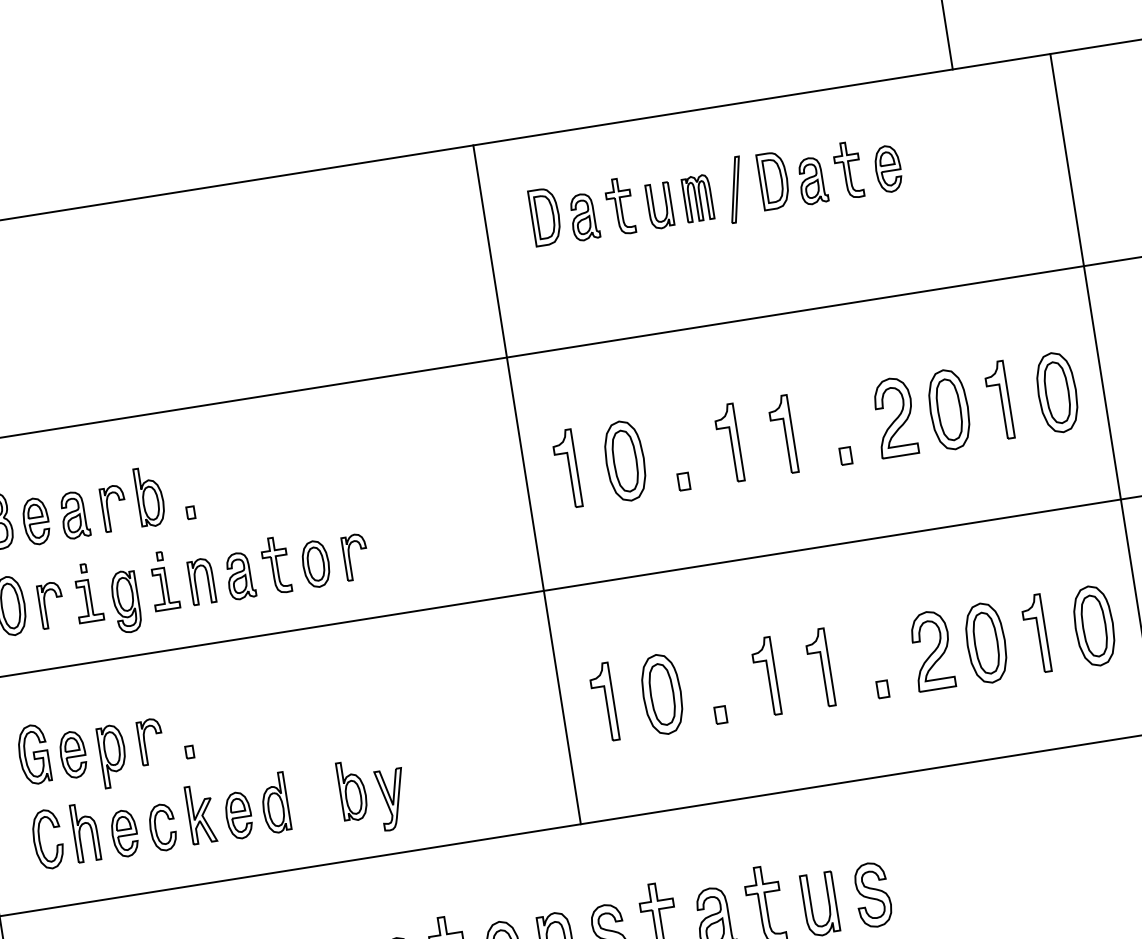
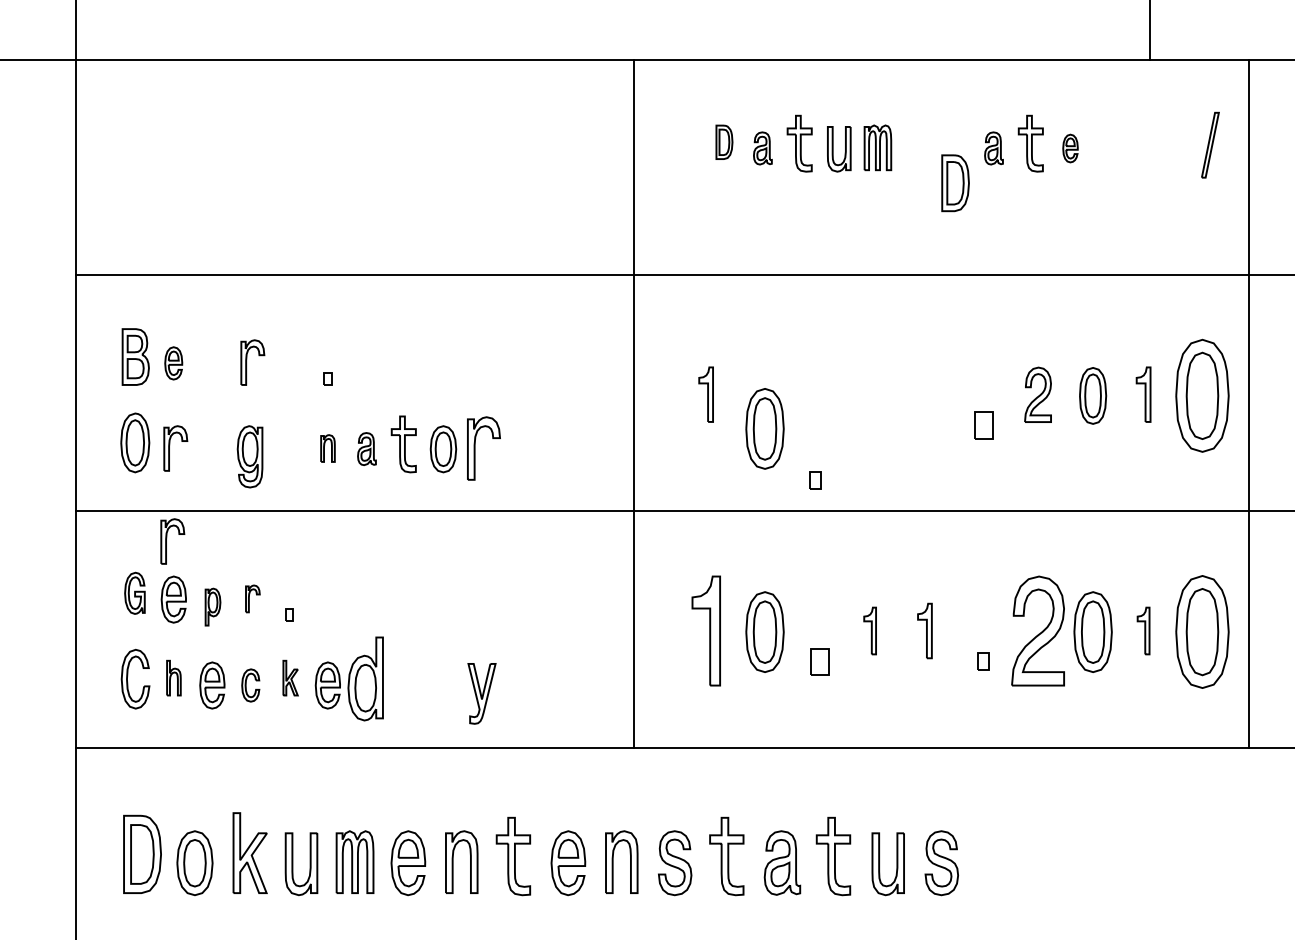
part: (888, 168) -> (1070, 148), size x0.6
part: (773, 181) -> (955, 183), moved
part: (812, 181) -> (993, 148), size x0.7
part: (735, 189) -> (1210, 144), moved
part: (545, 217) -> (724, 142), size x0.6
part: (584, 217) -> (762, 148), size x0.7
part: (1057, 392) -> (1202, 395), size x1.4
part: (998, 400) -> (1143, 394), size x0.7
part: (948, 409) -> (1092, 395), size x0.7
part: (894, 417) -> (1037, 394), size x0.7
part: (782, 434) -> (924, 394), removed
part: (728, 443) -> (869, 394), removed
part: (845, 456) -> (983, 425), size x1.6
part: (624, 460) -> (764, 428), moved
part: (566, 469) -> (705, 394), size x0.7
part: (683, 481) -> (815, 480), moved
line: (527, 484) -> (634, 403), moved
part: (149, 496) -> (289, 356), removed
part: (74, 515) -> (212, 363), removed
part: (35, 521) -> (173, 363), size x0.7
part: (355, 557) -> (483, 448), size x1.4
part: (239, 575) -> (366, 448), size x0.7
part: (163, 580) -> (290, 441), removed
part: (201, 581) -> (327, 448), size x0.6
part: (87, 592) -> (213, 441), removed
part: (1094, 626) -> (1202, 632), size x1.4
part: (1035, 633) -> (1143, 630), size x0.6
part: (931, 650) -> (1037, 630), size x1.4
part: (819, 667) -> (924, 630), size x0.7
part: (765, 676) -> (869, 630), size x0.6
part: (62, 697) -> (172, 541), added
part: (603, 702) -> (705, 630), size x1.4
part: (720, 714) -> (819, 661), size x1.6
part: (150, 741) -> (252, 598), size x0.6
part: (33, 754) -> (134, 593), size x0.7
part: (112, 755) -> (212, 606), size x0.6
part: (352, 790) -> (444, 678), removed
part: (274, 802) -> (365, 678), size x1.4
part: (200, 813) -> (290, 677), size x0.6
part: (162, 827) -> (250, 685), size x0.7
part: (85, 831) -> (173, 677), size x0.6

